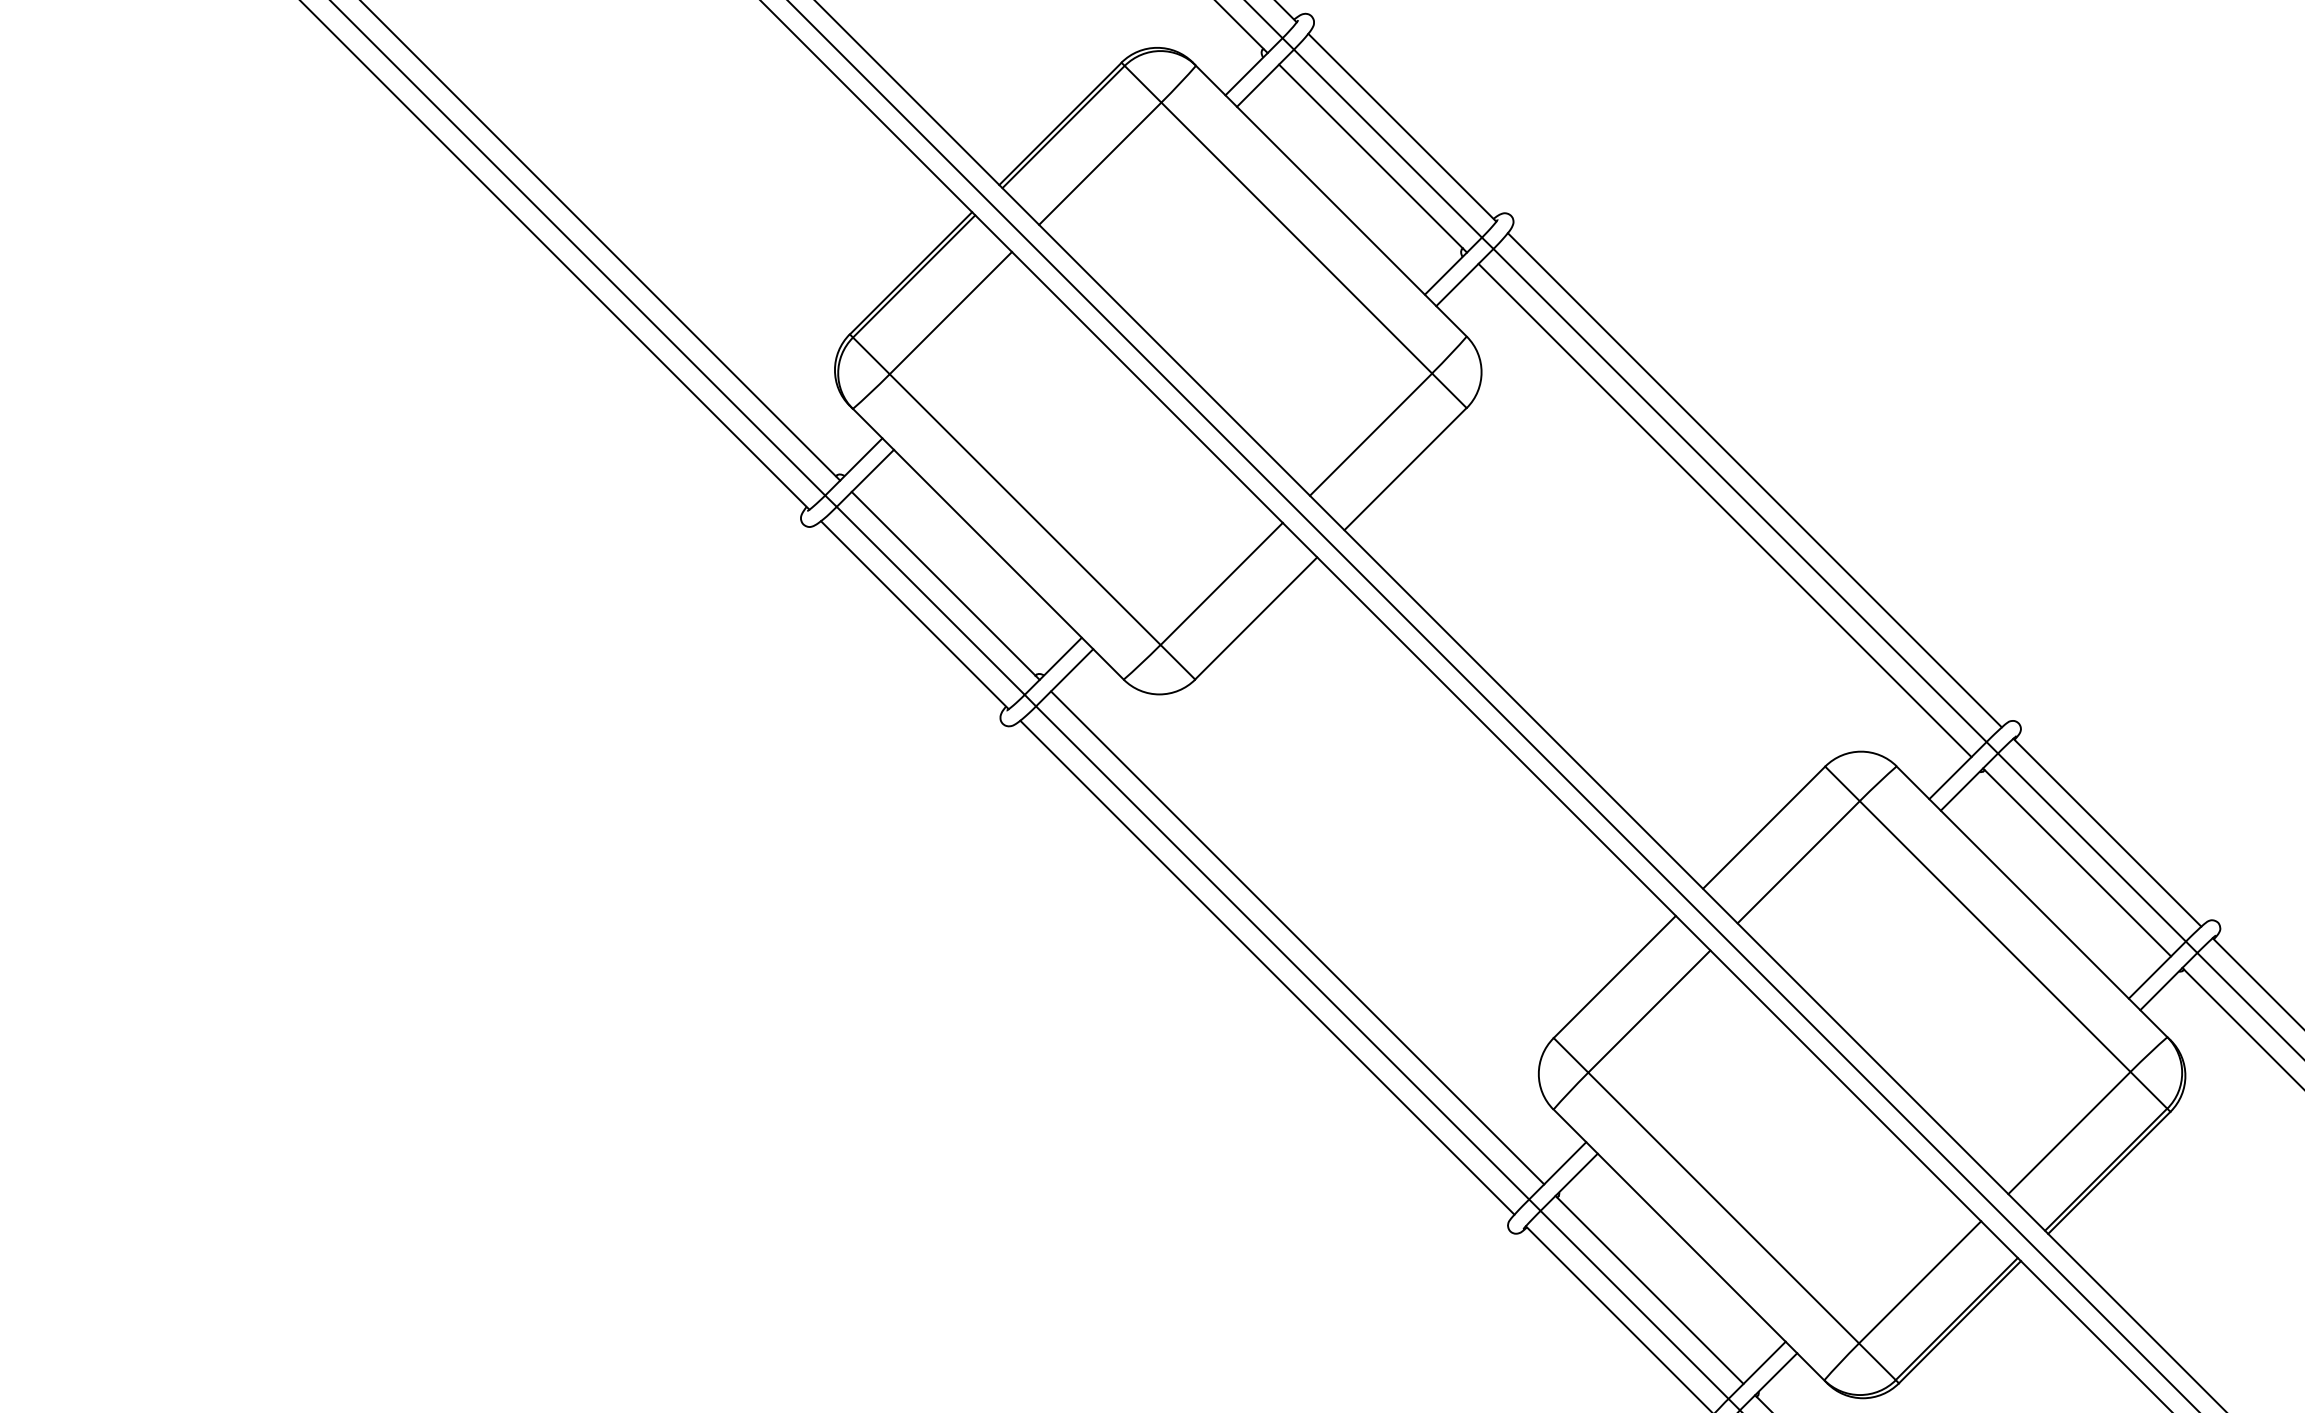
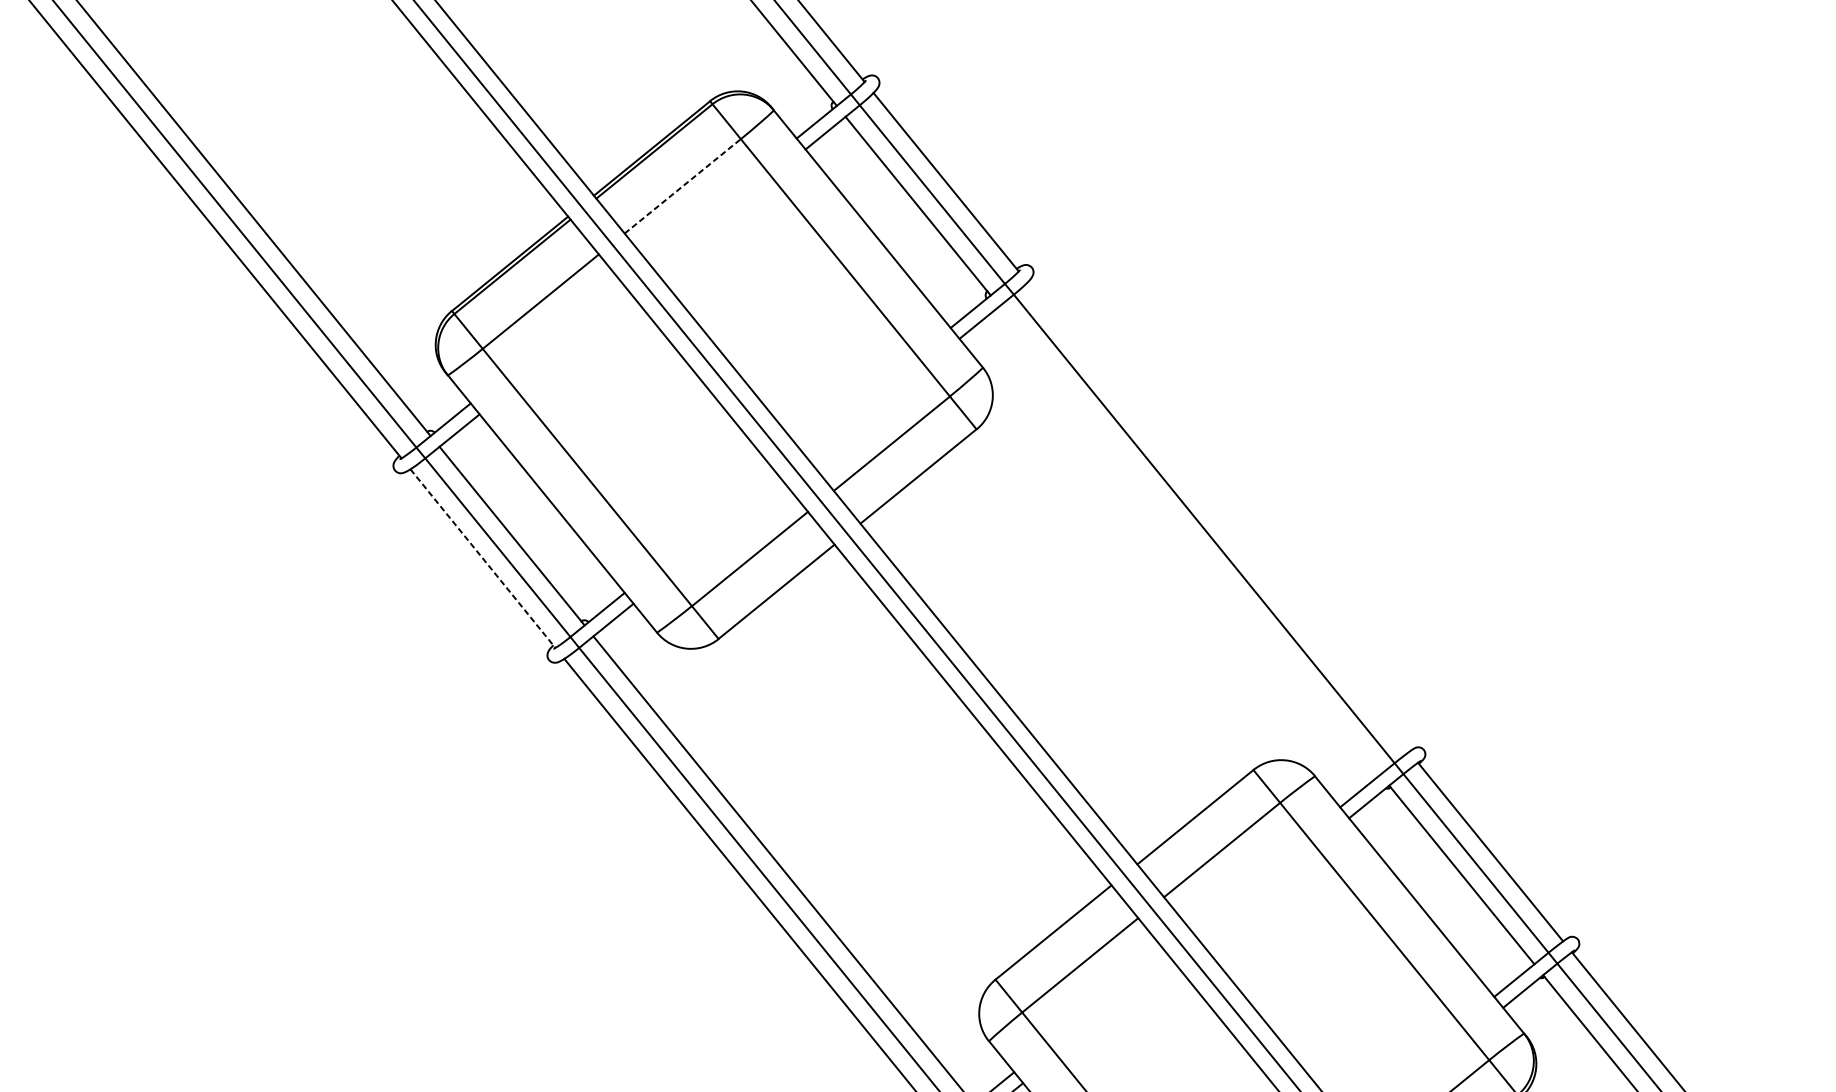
line: (1100, 163) -> (683, 186), solid -> dashed
line: (1754, 480) -> (1218, 517), removed
line: (1724, 510) -> (1189, 540), removed
line: (914, 615) -> (482, 558), solid -> dashed

